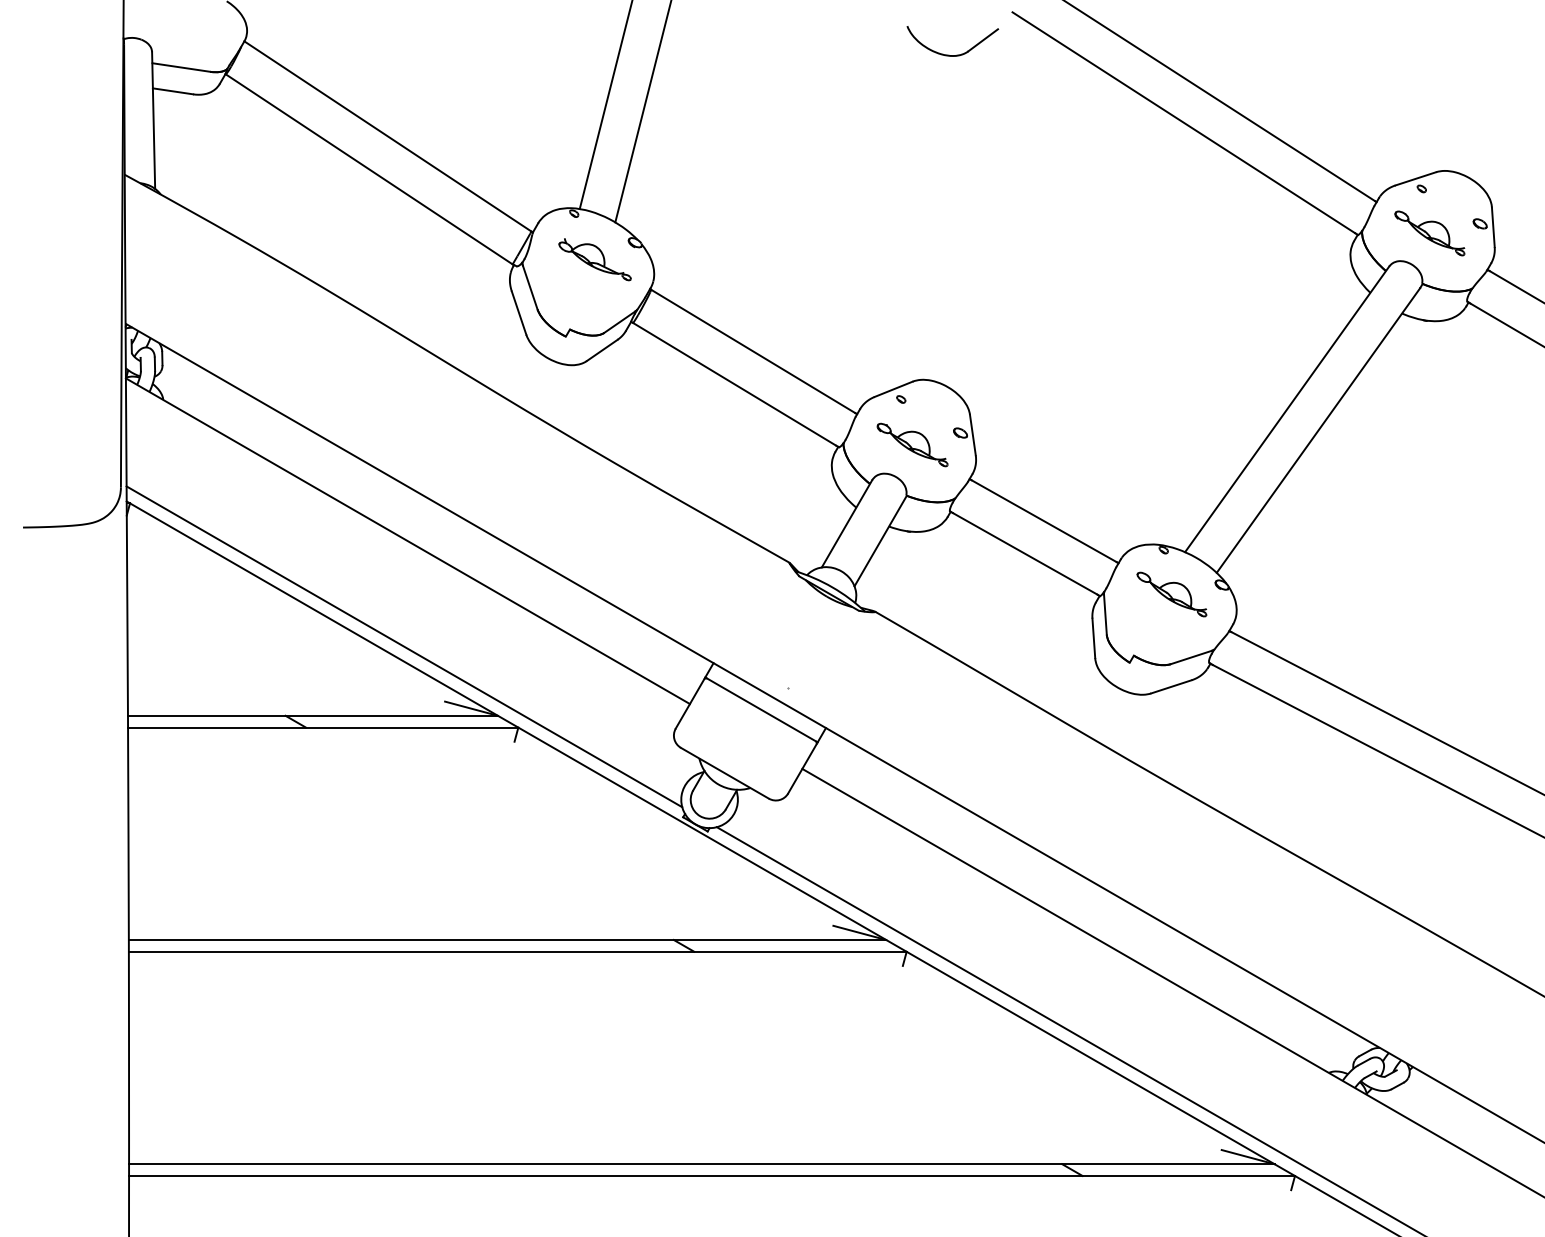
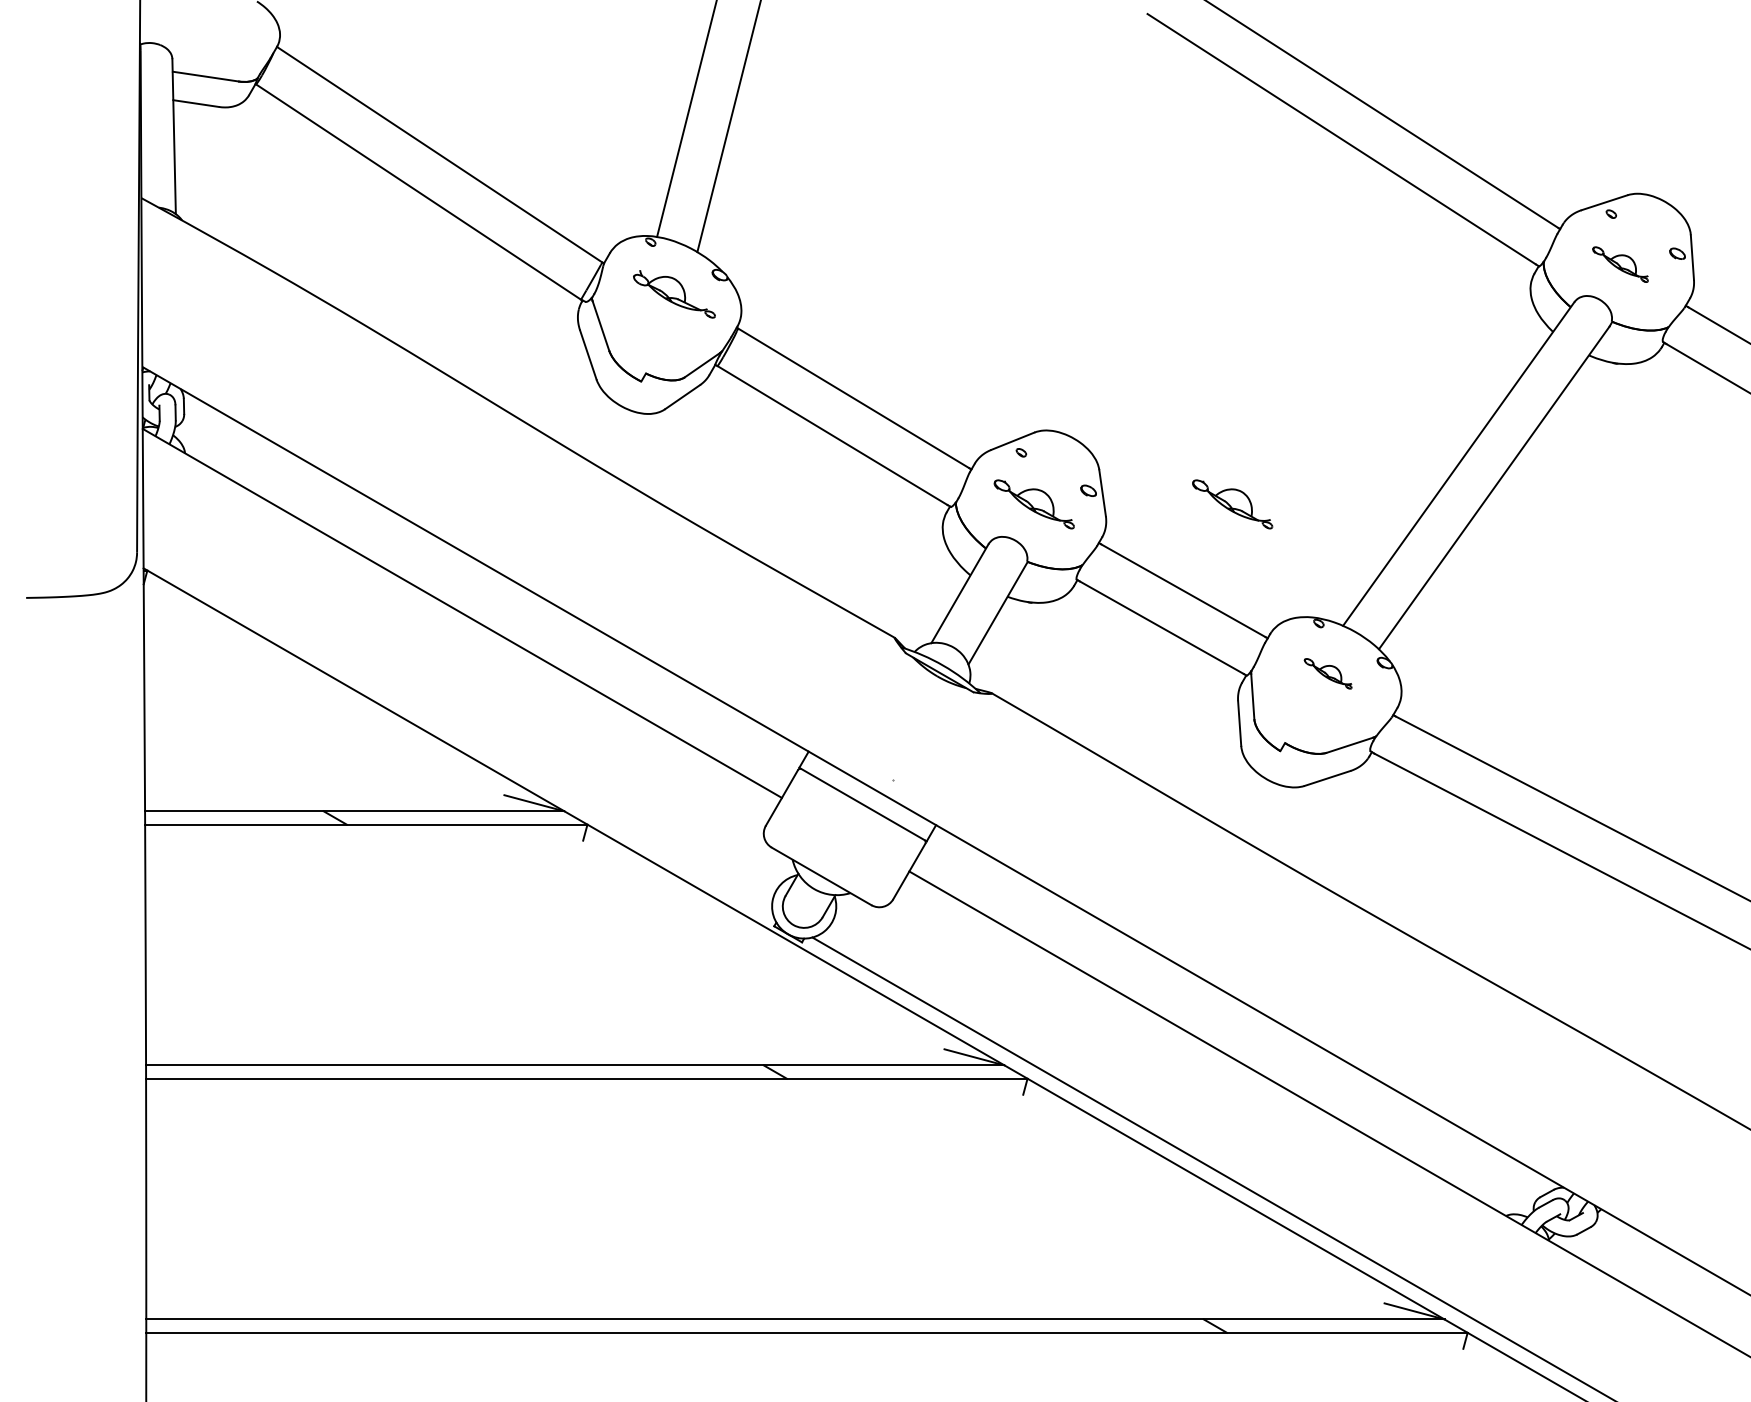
part: (949, 54) -> (1076, 61), removed
part: (1429, 233) -> (1620, 264), size x0.7
part: (1087, 444) -> (1232, 503), added
part: (1171, 594) -> (1327, 673), size x0.6
line: (404, 646) -> (458, 732), removed

